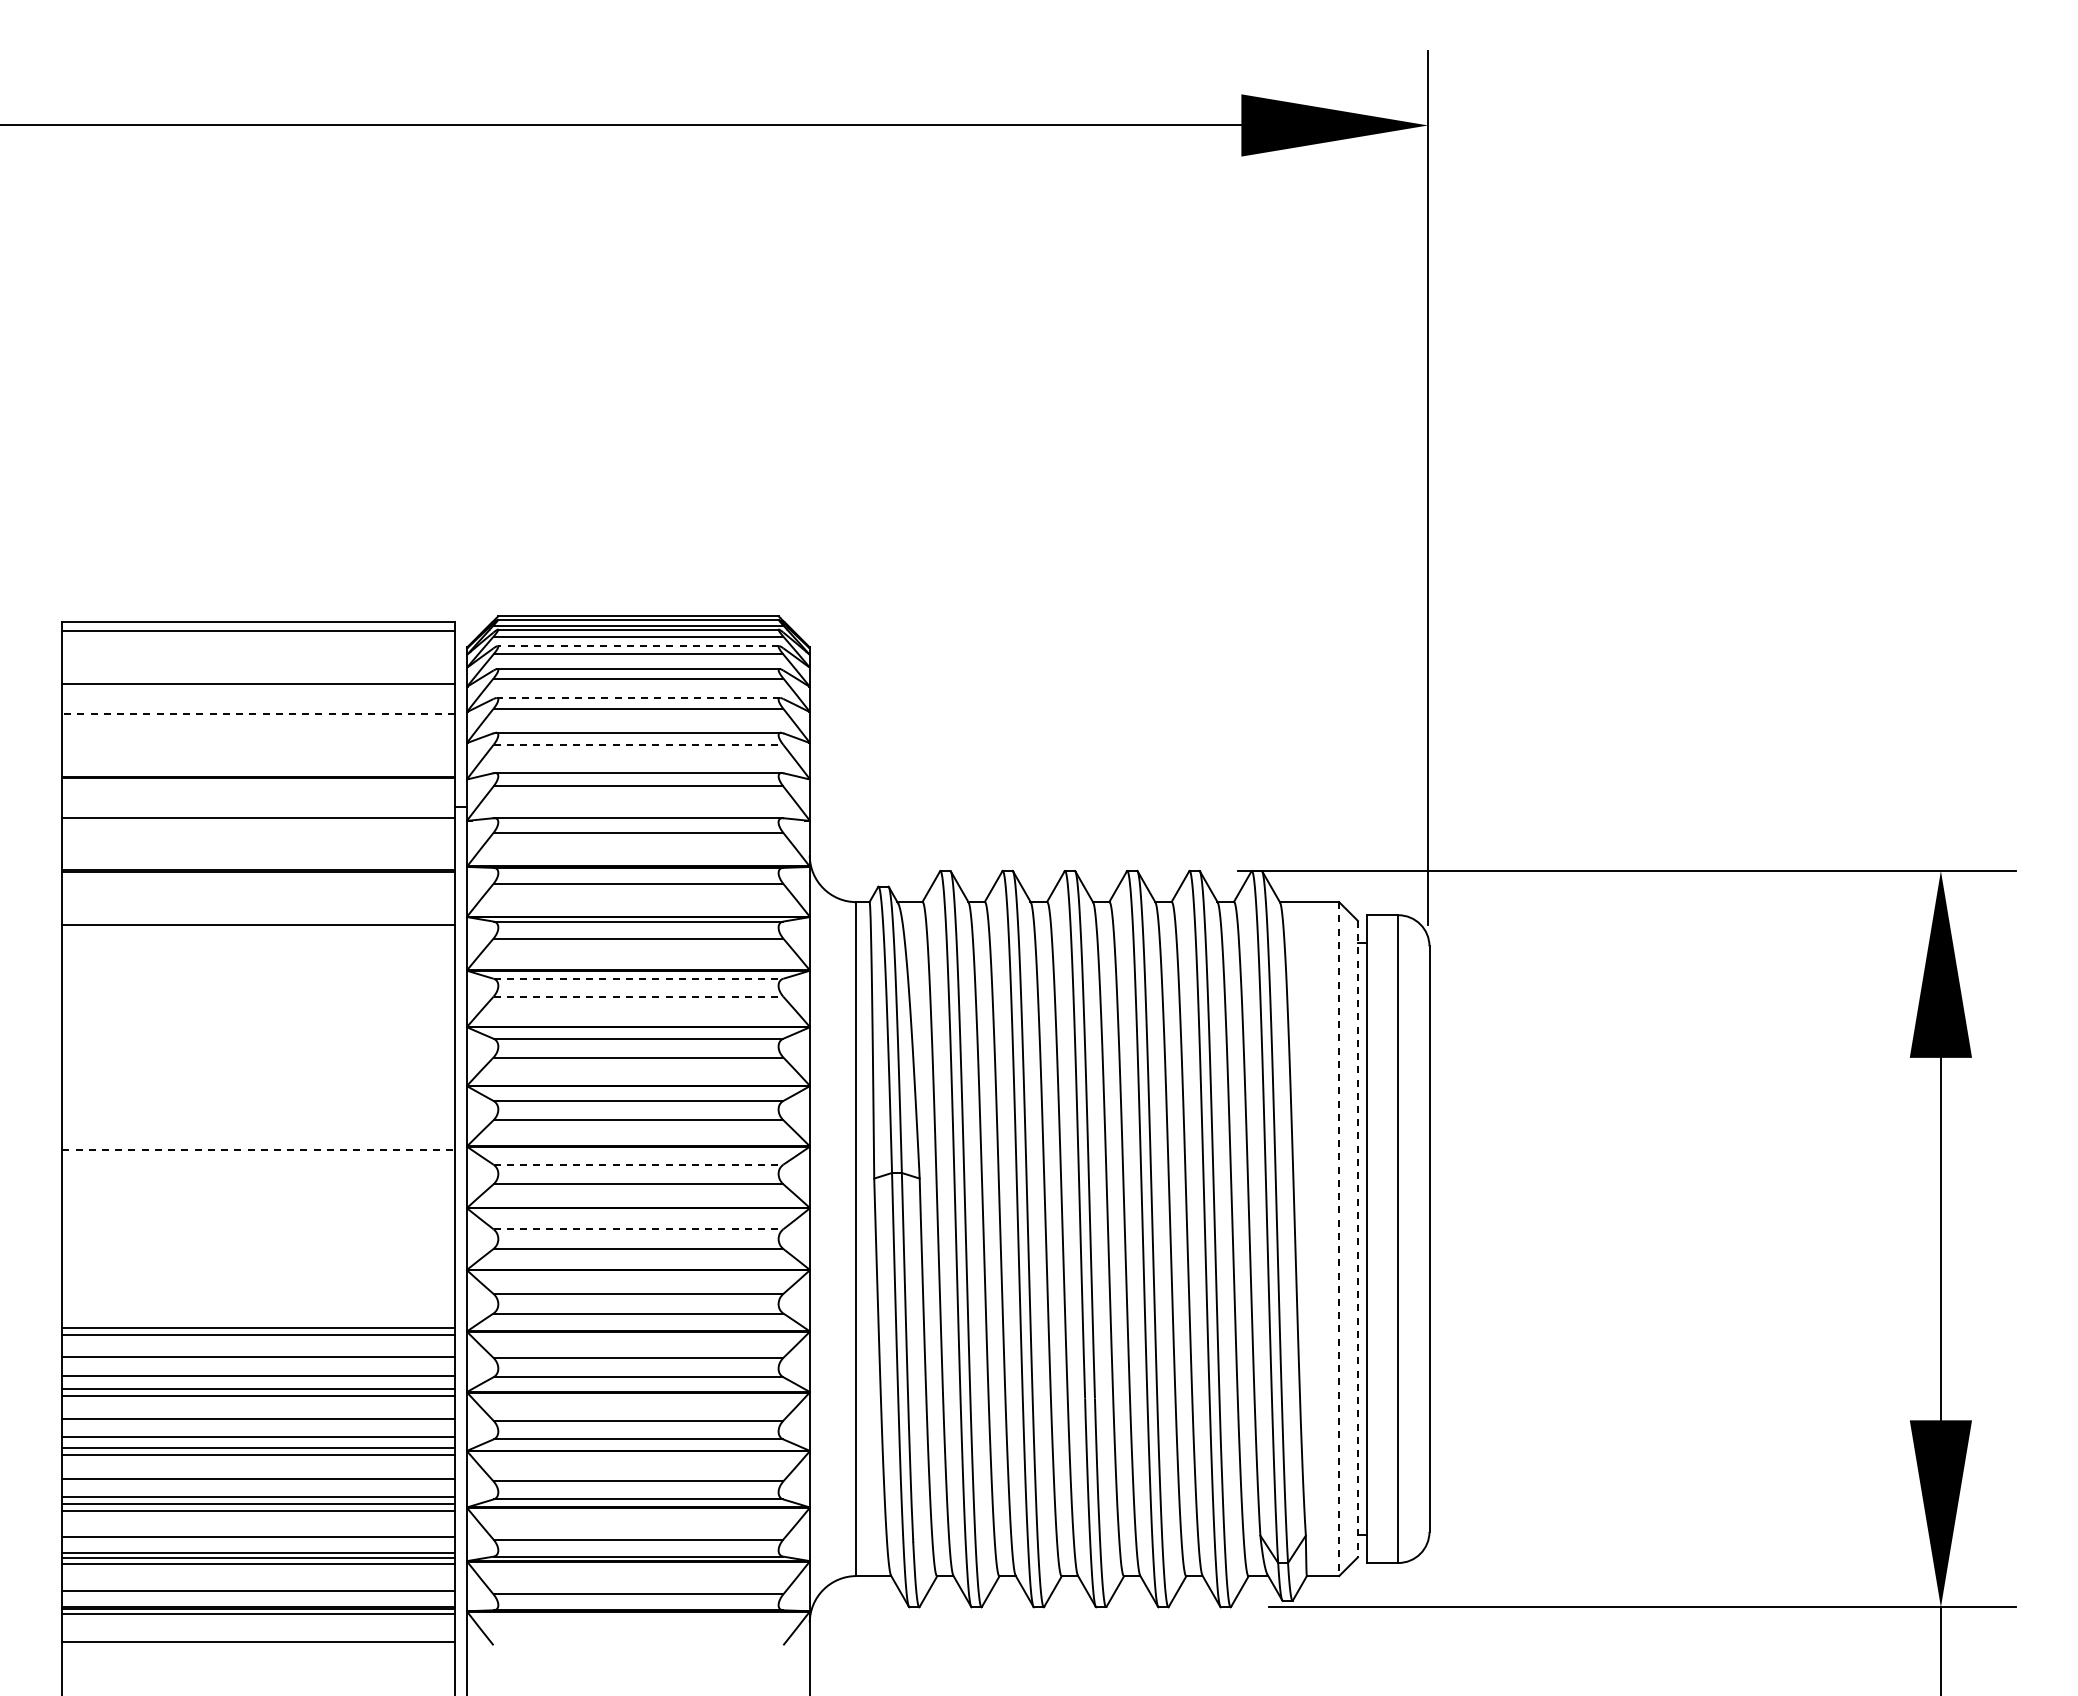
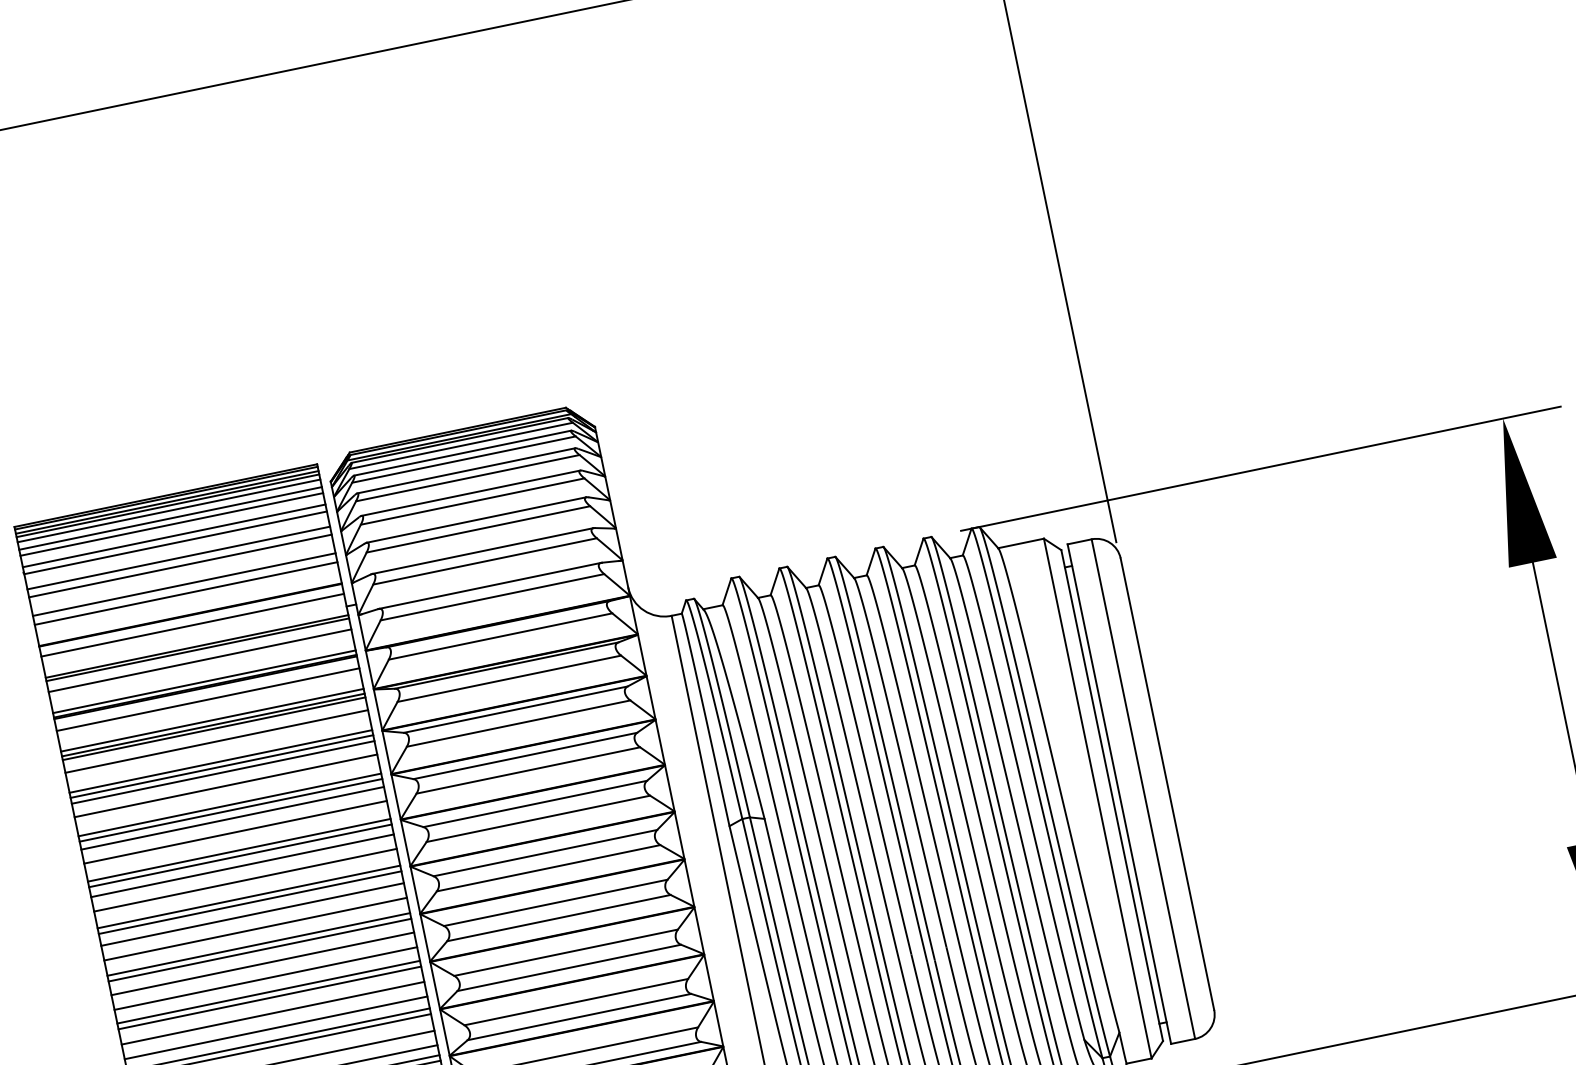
line: (258, 625) -> (166, 497), added
line: (258, 635) -> (167, 505), added
line: (258, 642) -> (169, 511), added
line: (638, 646) -> (462, 453), dashed -> solid
line: (258, 652) -> (170, 518), added
line: (258, 659) -> (171, 524), added
line: (258, 674) -> (174, 535), added
line: (638, 698) -> (471, 493), dashed -> solid
line: (258, 703) -> (178, 558), added
line: (258, 713) -> (180, 565), dashed -> solid
line: (258, 737) -> (184, 584), added
line: (638, 744) -> (478, 529), dashed -> solid
line: (258, 749) -> (186, 593), added
line: (258, 790) -> (192, 625), added
line: (258, 822) -> (197, 649), added
line: (258, 836) -> (200, 660), added
line: (258, 863) -> (204, 681), added
line: (258, 887) -> (208, 700), added
line: (258, 913) -> (212, 720), added
line: (258, 919) -> (213, 724), added
line: (258, 941) -> (216, 741), added
line: (258, 967) -> (220, 761), added
line: (258, 973) -> (221, 766), added
line: (638, 978) -> (515, 709), dashed -> solid
line: (258, 981) -> (223, 772), added
line: (638, 996) -> (518, 723), dashed -> solid
line: (258, 998) -> (225, 785), added
line: (258, 1023) -> (229, 804), added
line: (258, 1030) -> (230, 810), added
line: (258, 1040) -> (232, 818), added
line: (258, 1058) -> (235, 831), added
line: (258, 1082) -> (239, 850), added
line: (258, 1089) -> (240, 855), added
line: (258, 1102) -> (242, 865), added
line: (258, 1121) -> (245, 880), added
line: (258, 1142) -> (248, 896), added
line: (259, 1150) -> (250, 902), dashed -> solid
line: (638, 1164) -> (545, 852), dashed -> solid
line: (258, 1165) -> (252, 914), added
line: (258, 1184) -> (255, 929), added
line: (258, 1204) -> (258, 944), added
line: (258, 1211) -> (259, 949), added
line: (258, 1229) -> (262, 963), added
line: (638, 1229) -> (555, 903), dashed -> solid
line: (1339, 1239) -> (1098, 798), dashed -> solid
line: (1357, 1239) -> (1111, 795), dashed -> solid
line: (258, 1248) -> (265, 978), added
line: (258, 1266) -> (268, 992), added
line: (258, 1273) -> (269, 997), added
line: (258, 1293) -> (272, 1013), added
line: (258, 1312) -> (276, 1027), added

